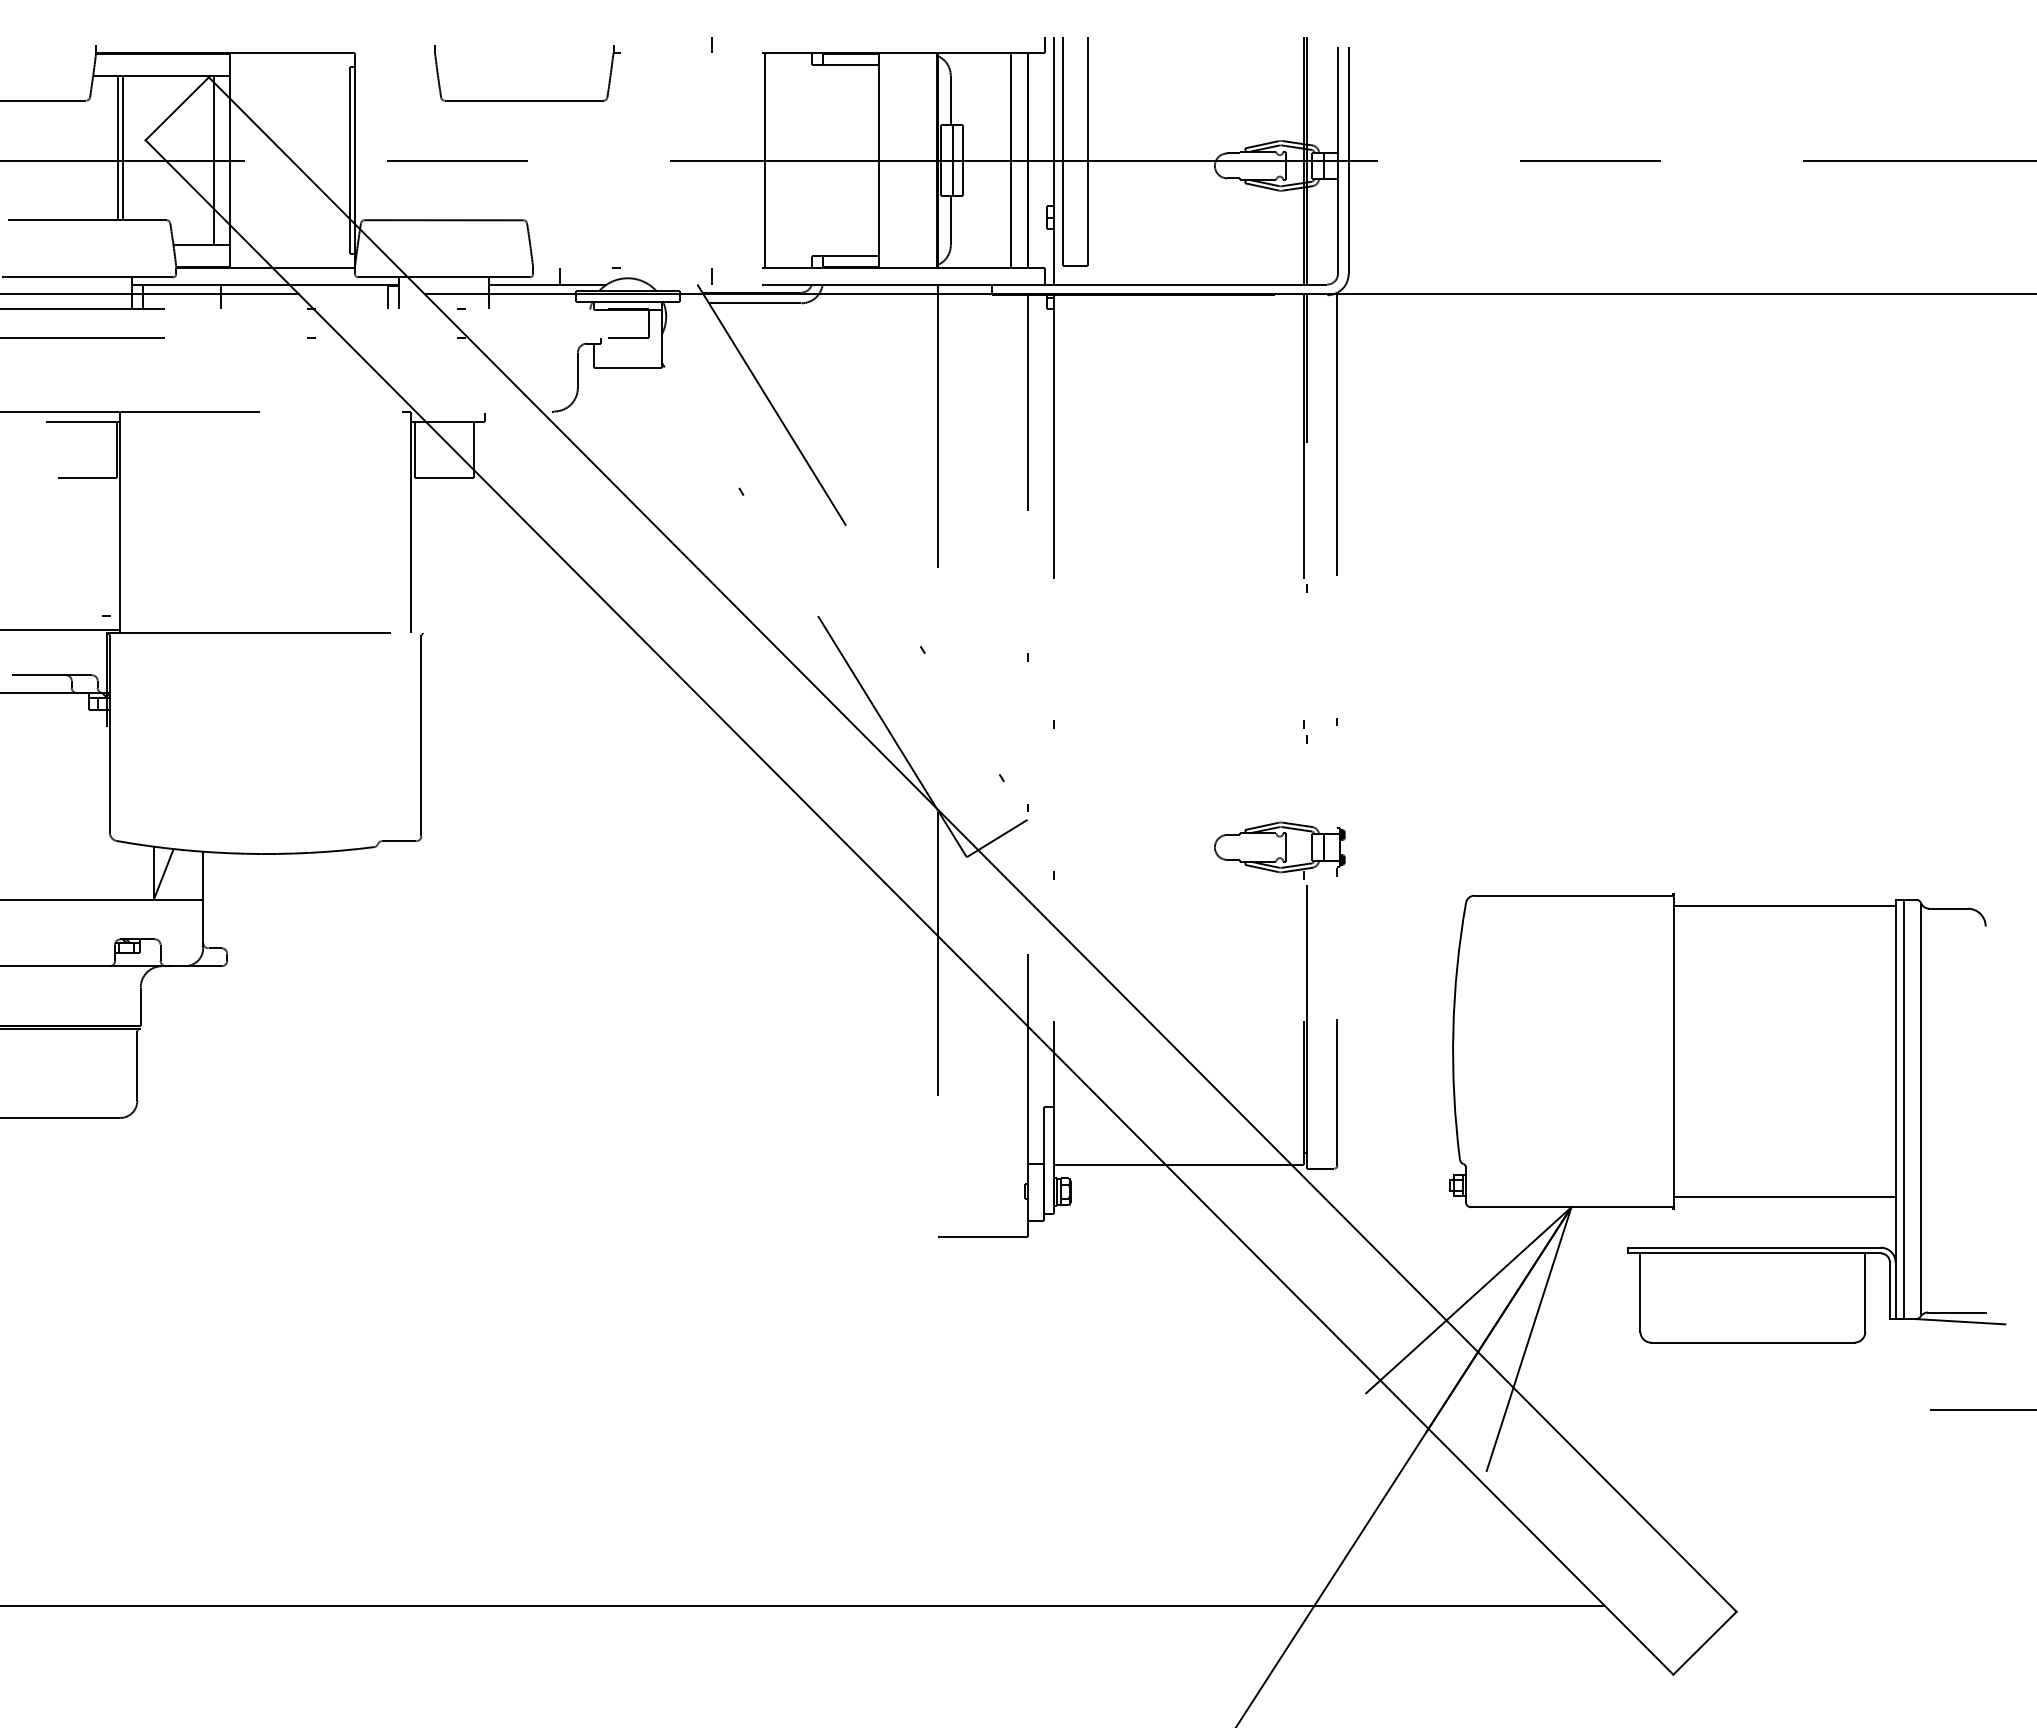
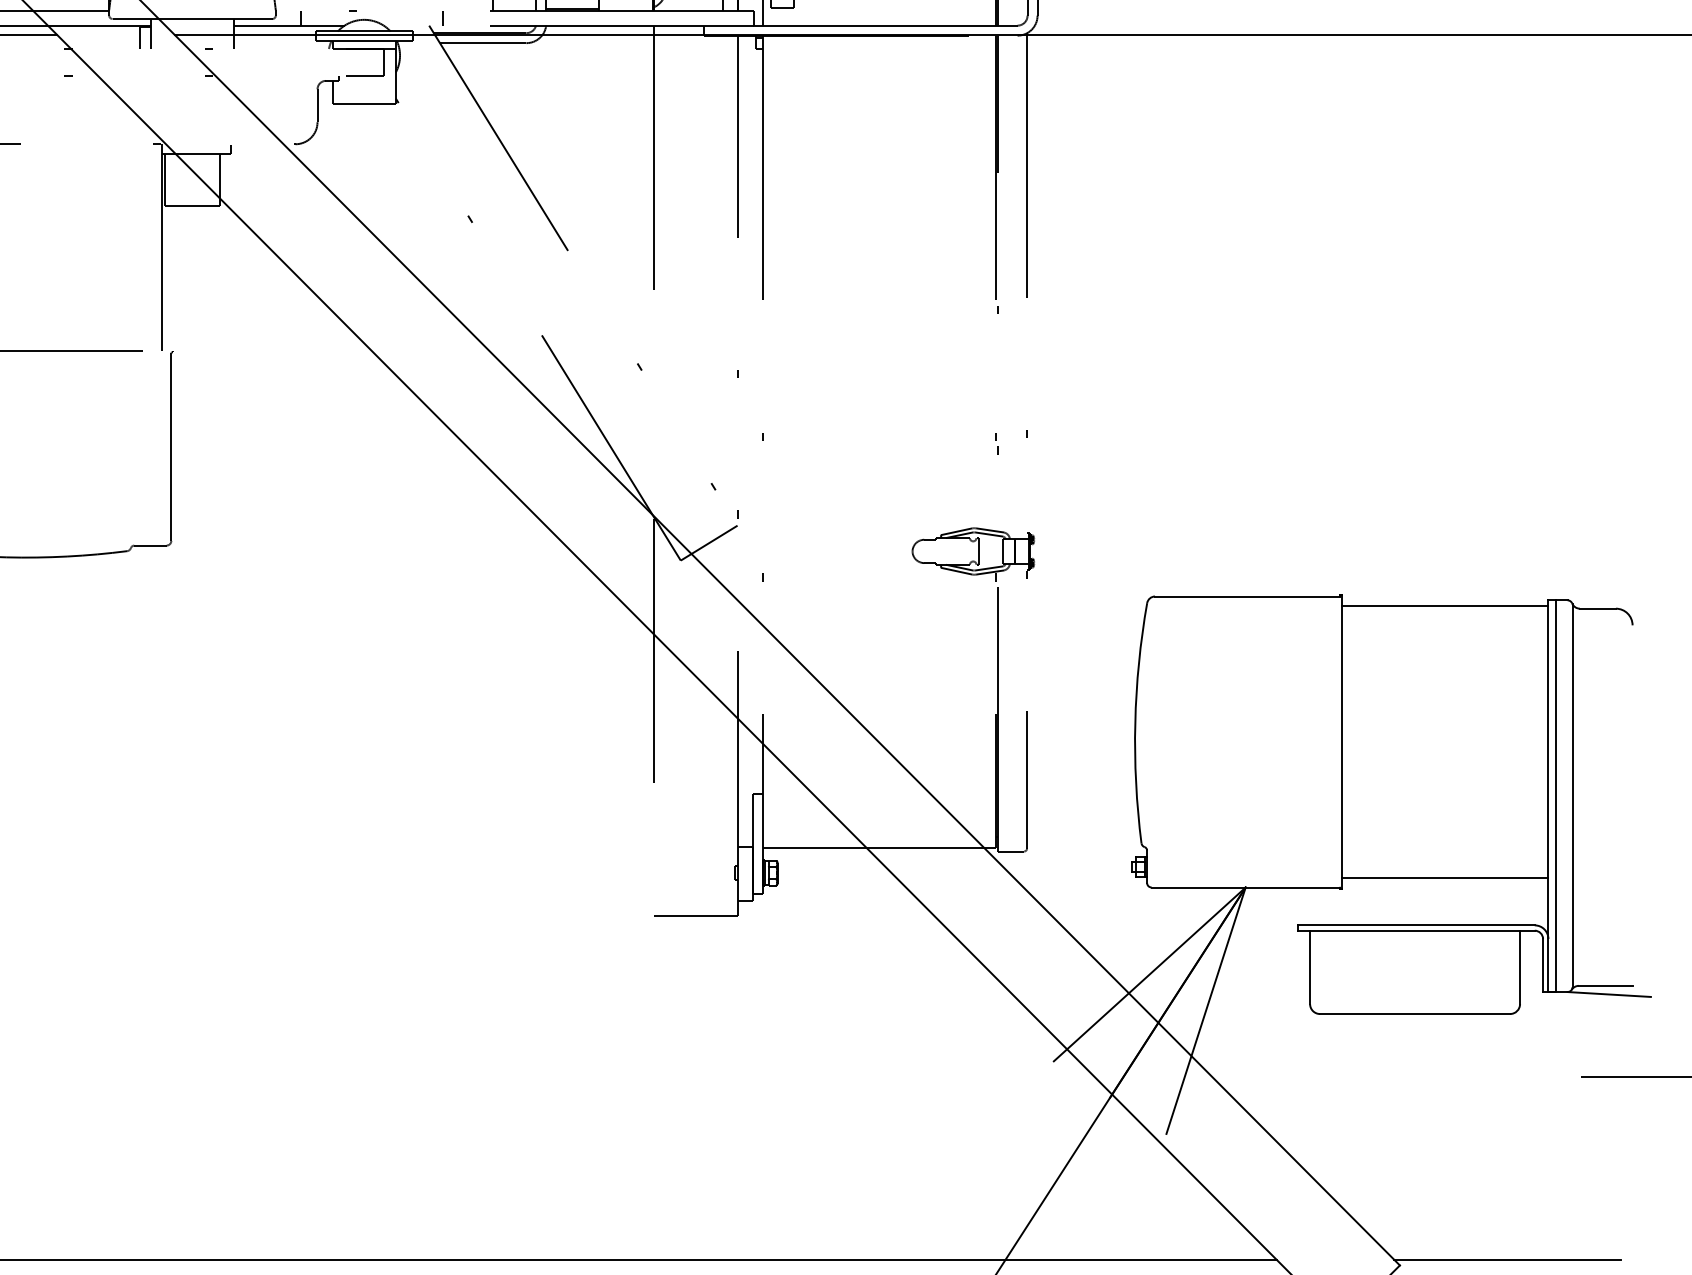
line: (1851, 1605) -> (1507, 1259), added

